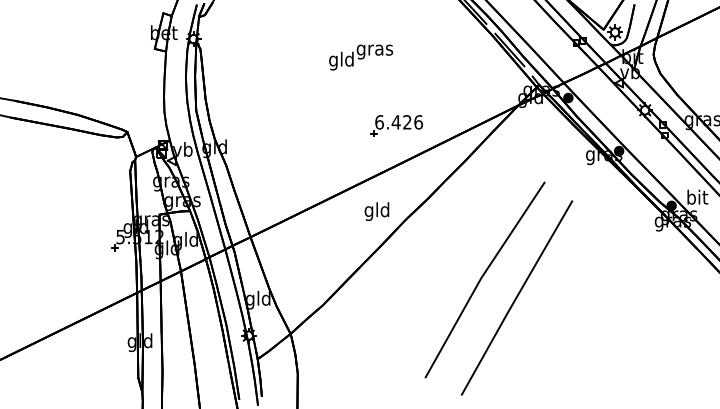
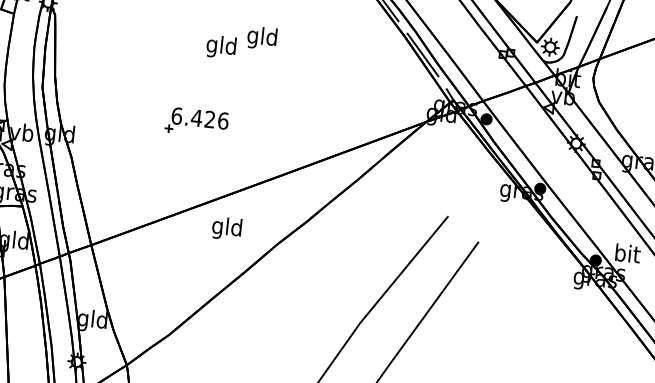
text: (374, 49) -> (262, 37), gras -> gld
part: (396, 125) -> (196, 121), moved
text: (376, 211) -> (226, 228), moved

